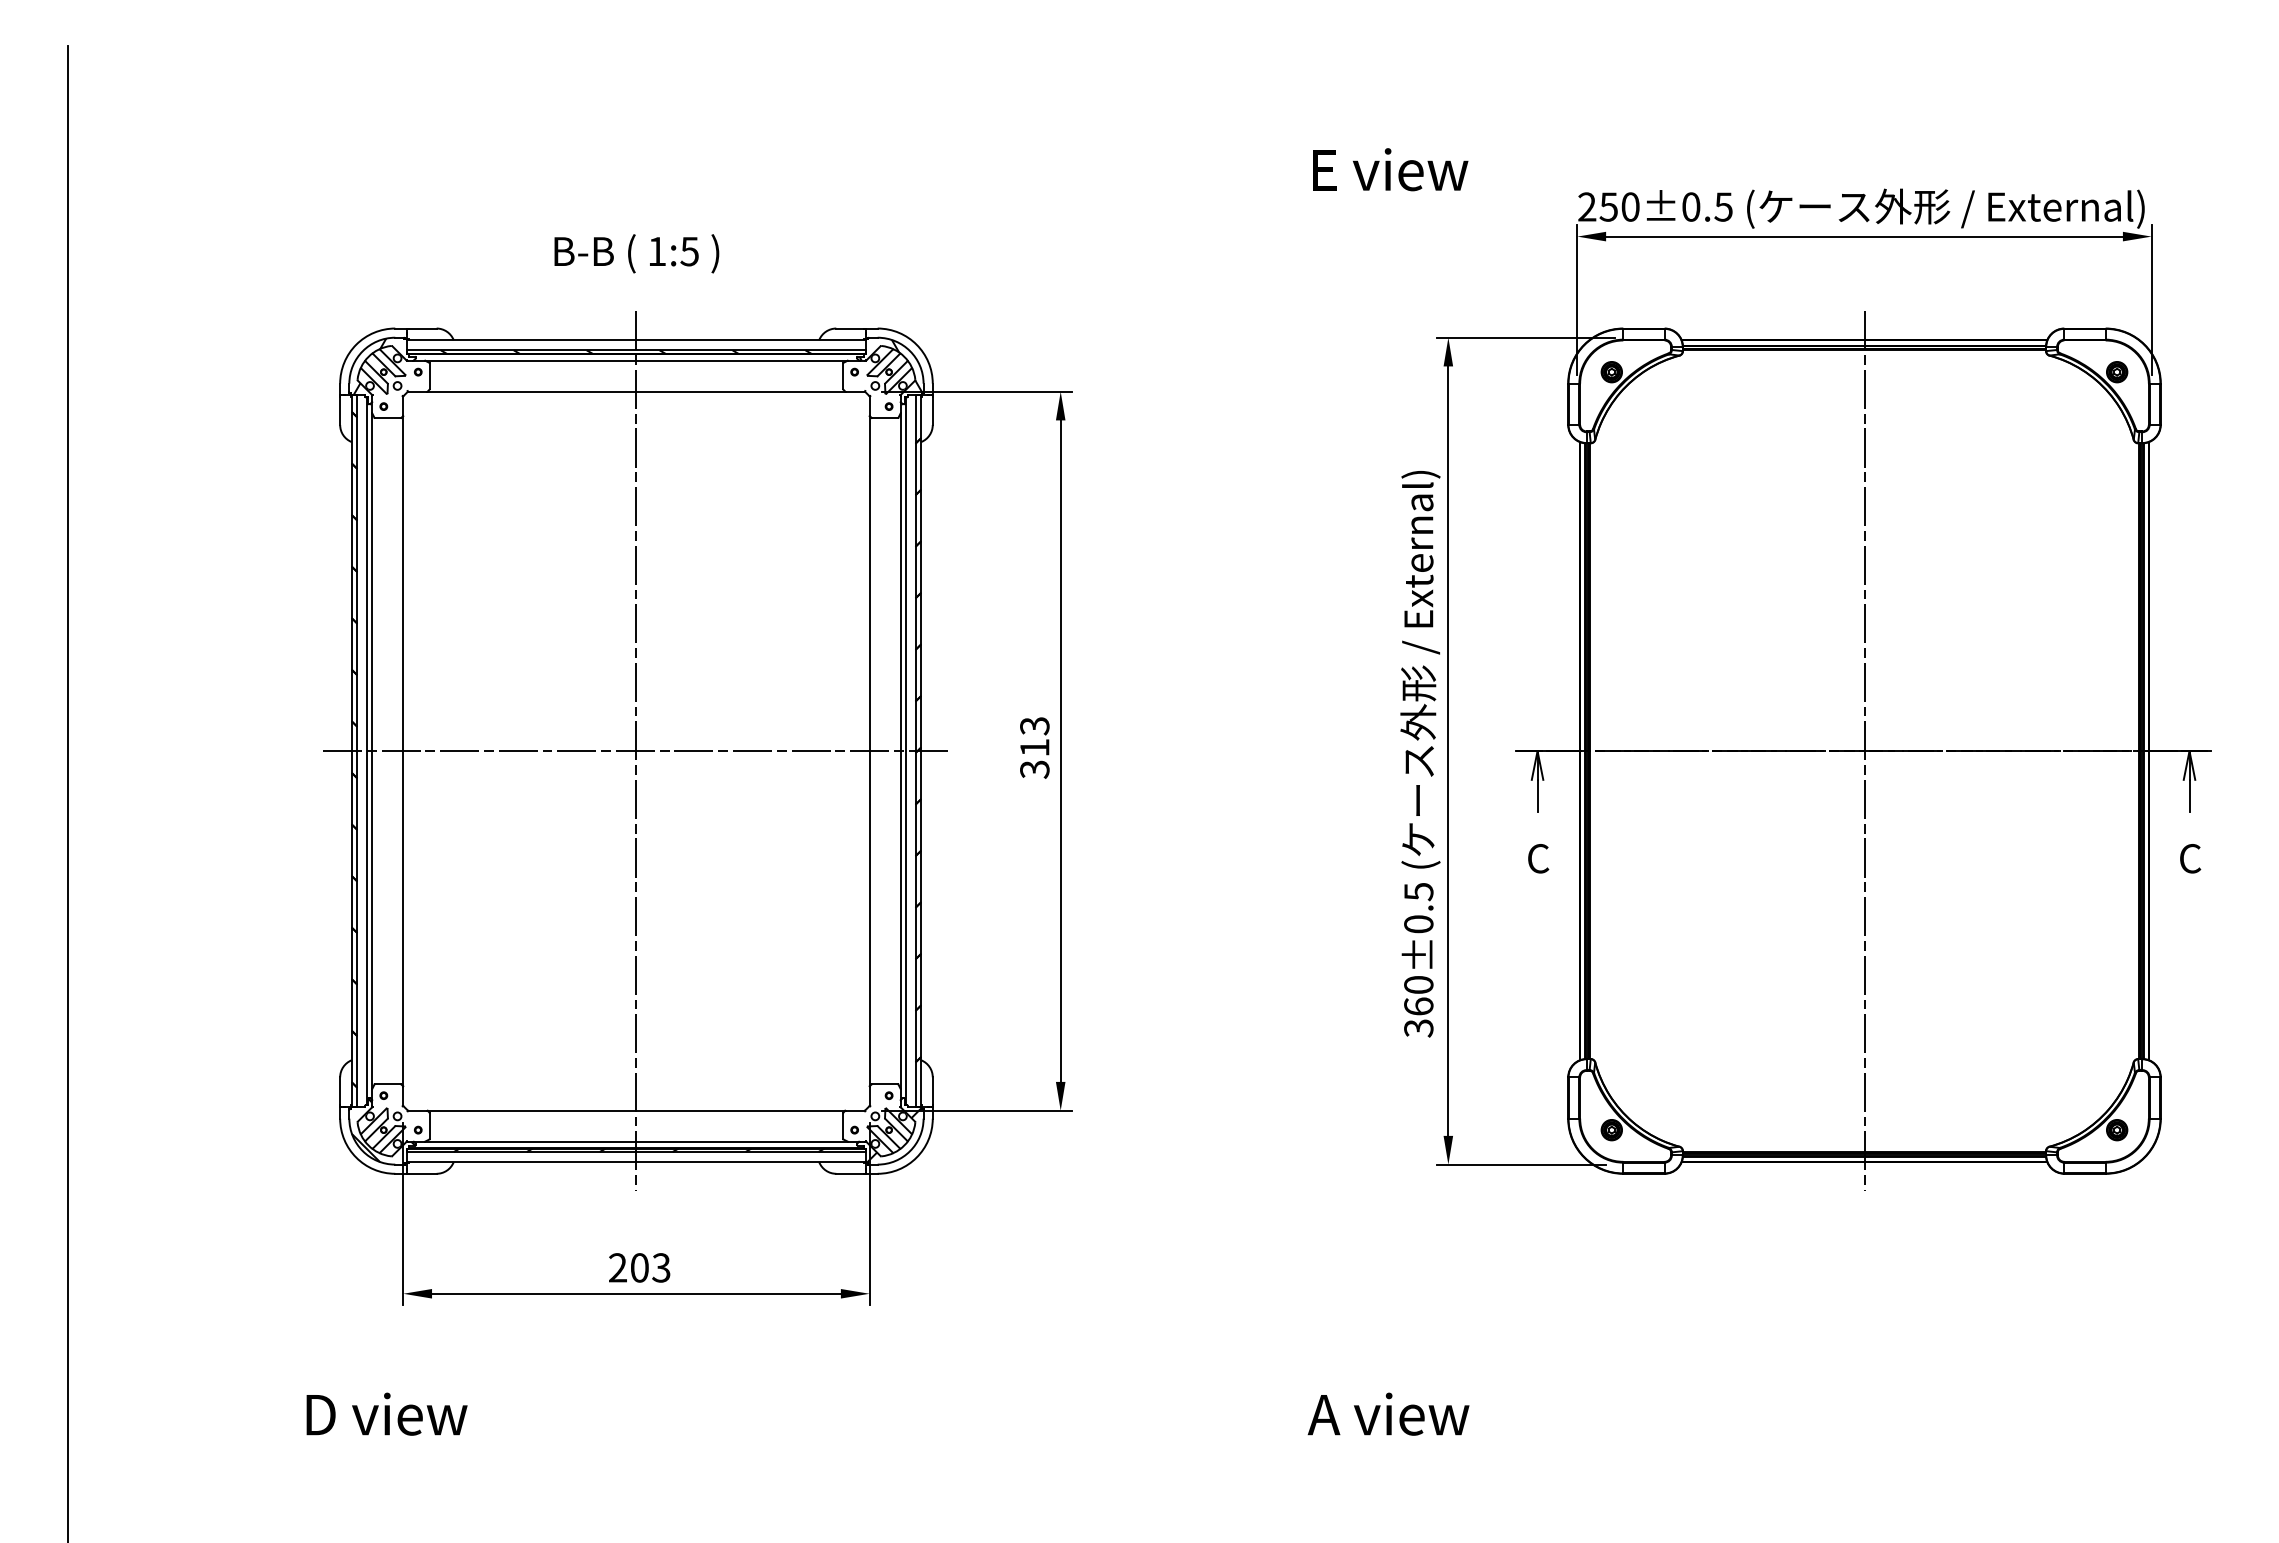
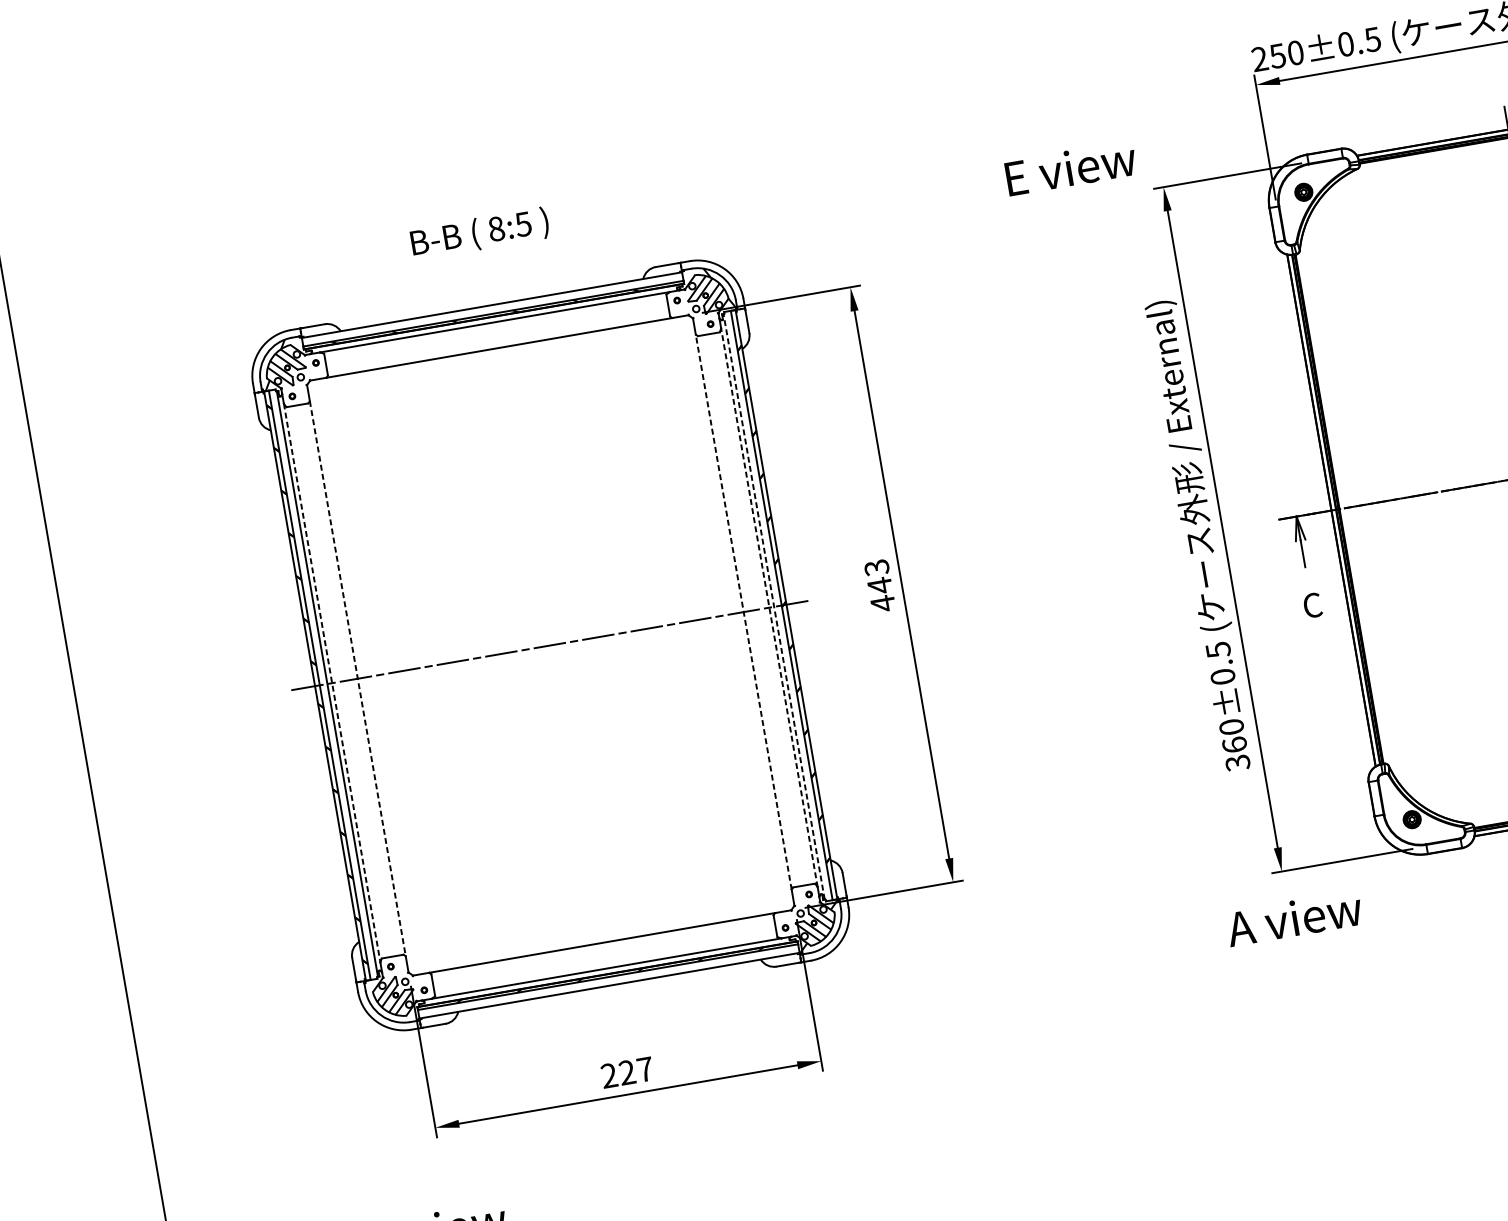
text: (1390, 169) -> (1070, 168), moved
text: (657, 251) -> (496, 228), 1:5 -> 8:5
line: (869, 750) -> (743, 611), solid -> dashed
line: (372, 751) -> (332, 683), solid -> dashed
line: (403, 751) -> (358, 679), solid -> dashed
line: (636, 751) -> (550, 645), removed
line: (900, 751) -> (769, 607), solid -> dashed
line: (906, 751) -> (774, 607), solid -> dashed
text: (1034, 758) -> (881, 594), 313 -> 443
hatch: (383, 1129) -> (395, 994), removed
text: (650, 1267) -> (636, 1070), 203 -> 227
text: (1388, 1413) -> (1294, 917), moved

